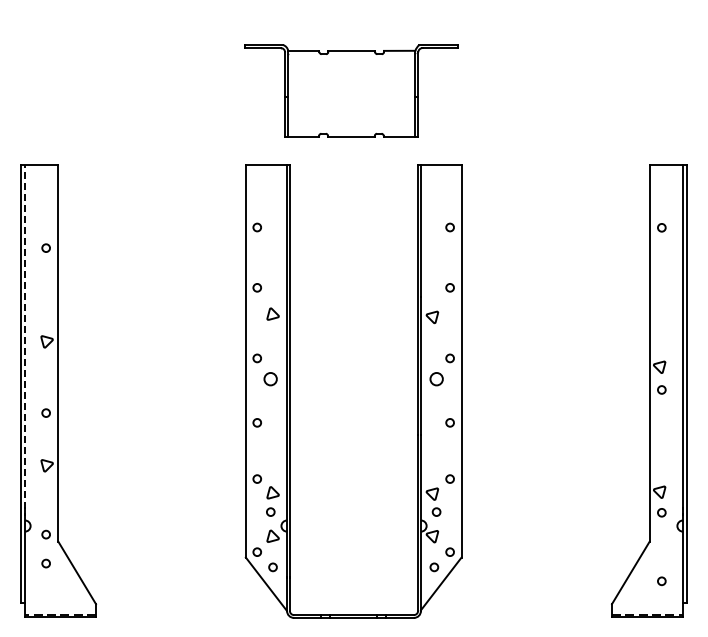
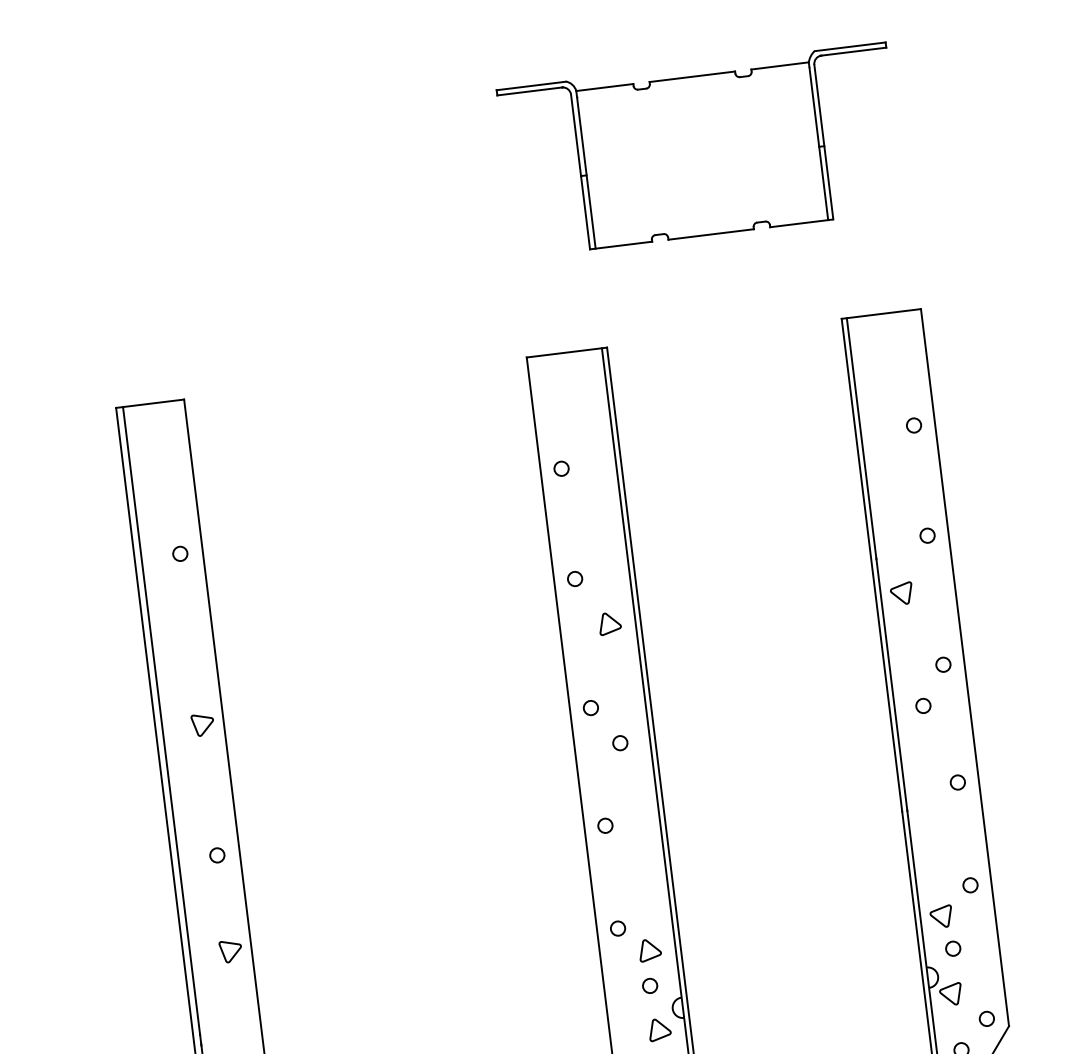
part: (351, 90) -> (700, 149), moved
line: (25, 337) -> (162, 721), dashed -> solid
circle: (270, 379) -> (619, 743), size x0.62
circle: (436, 379) -> (923, 706), size x0.62

